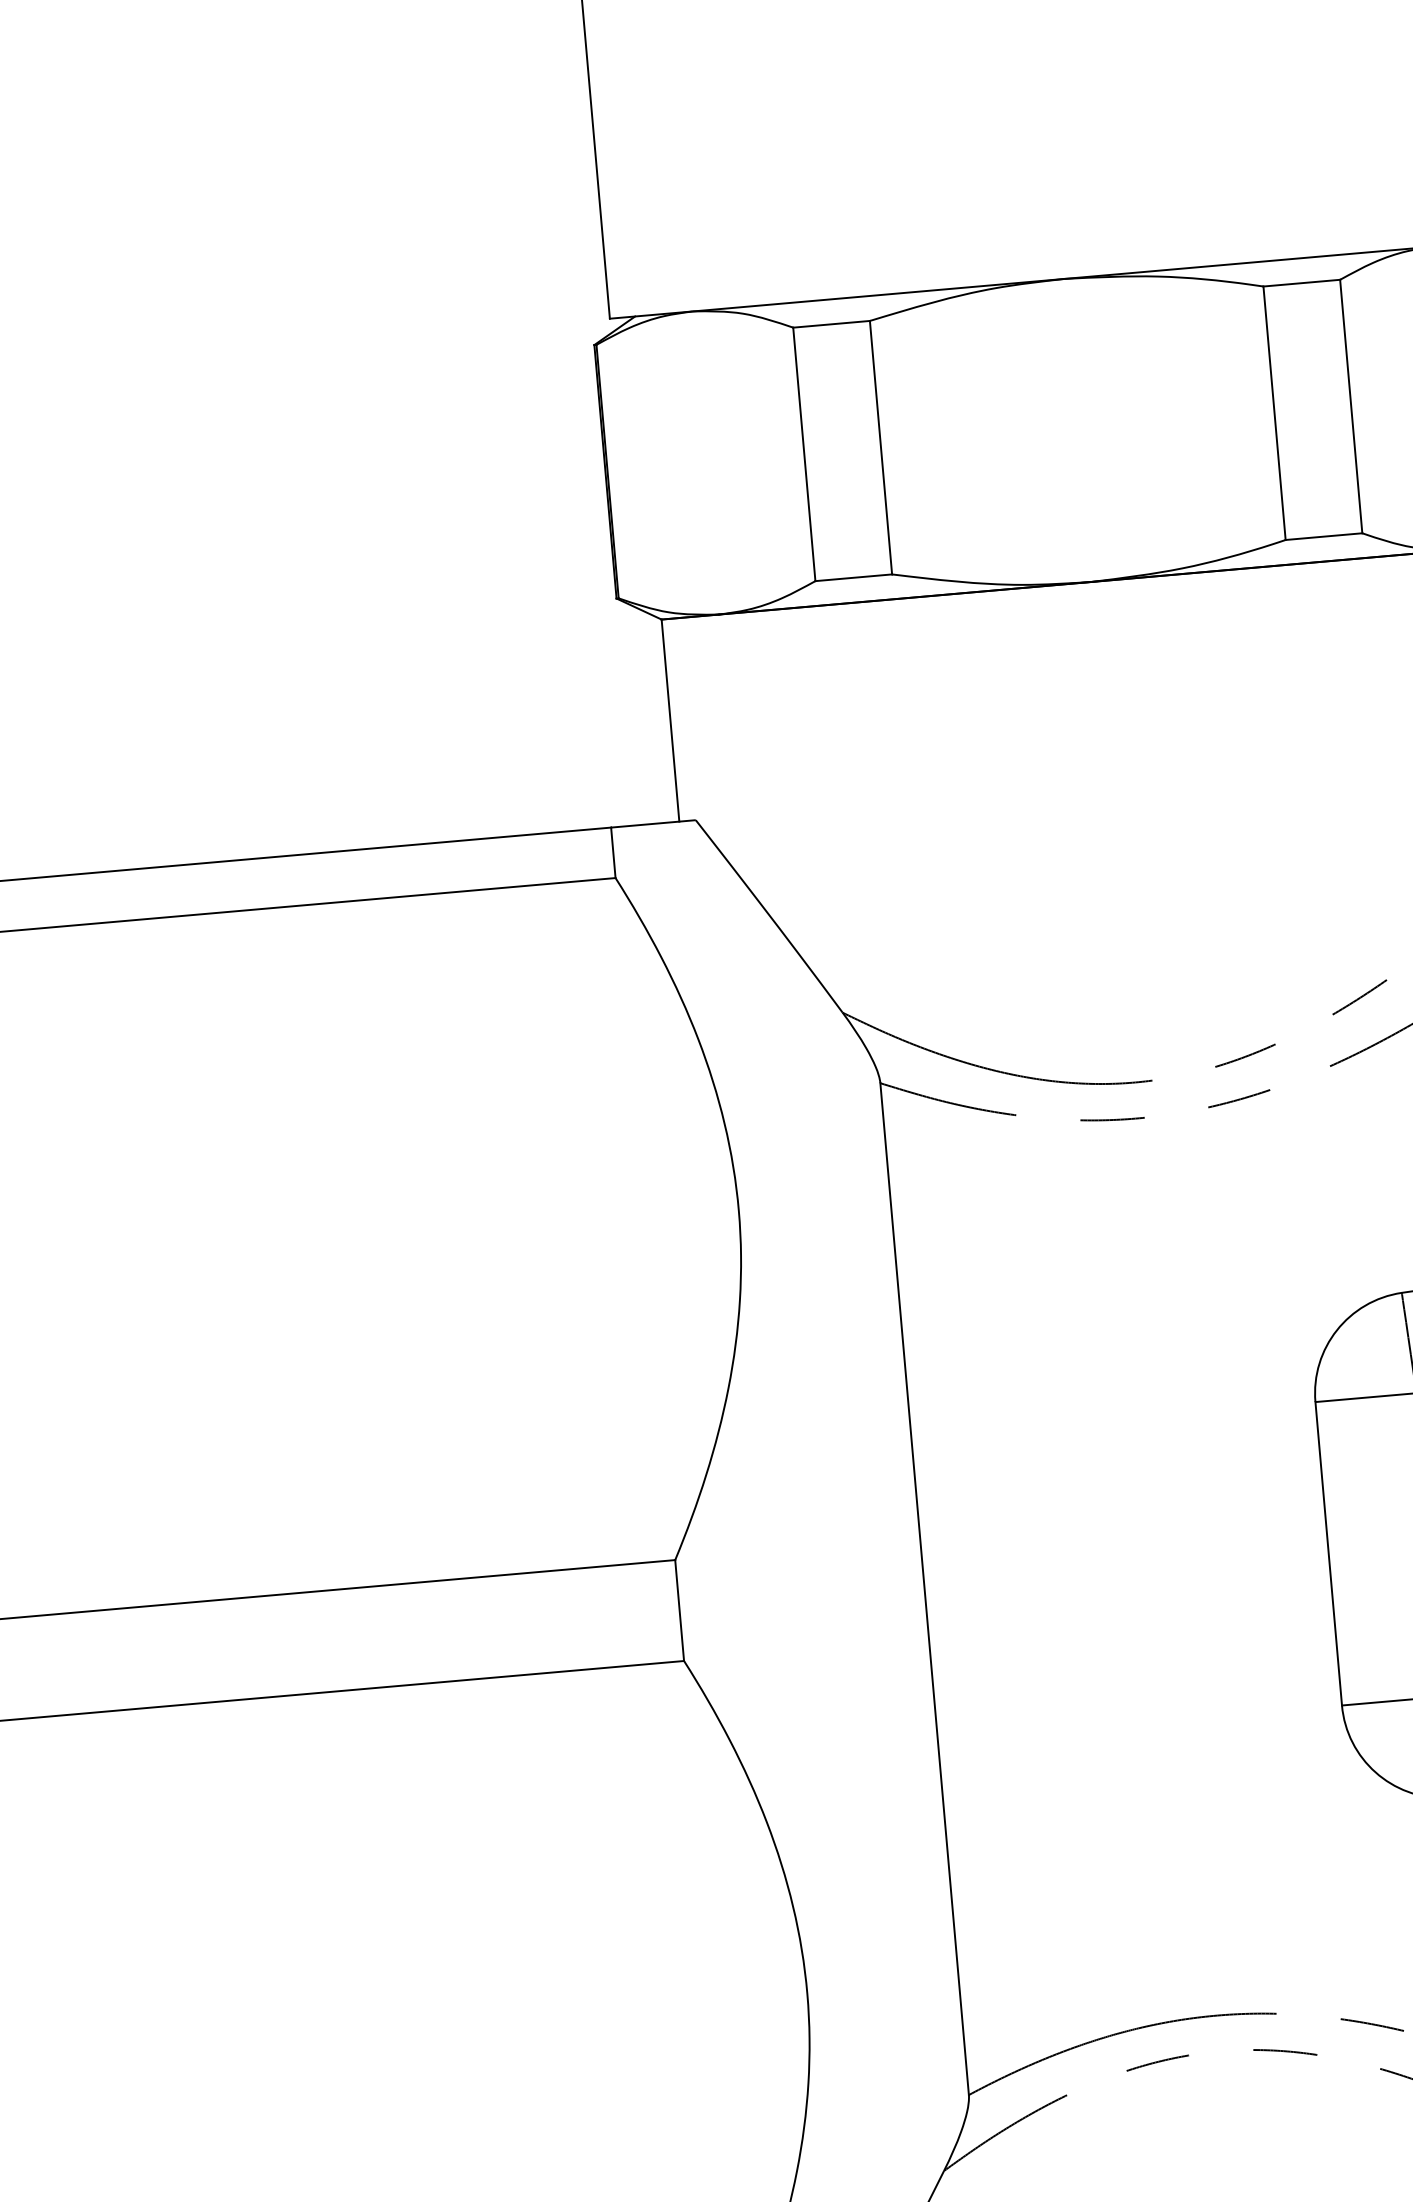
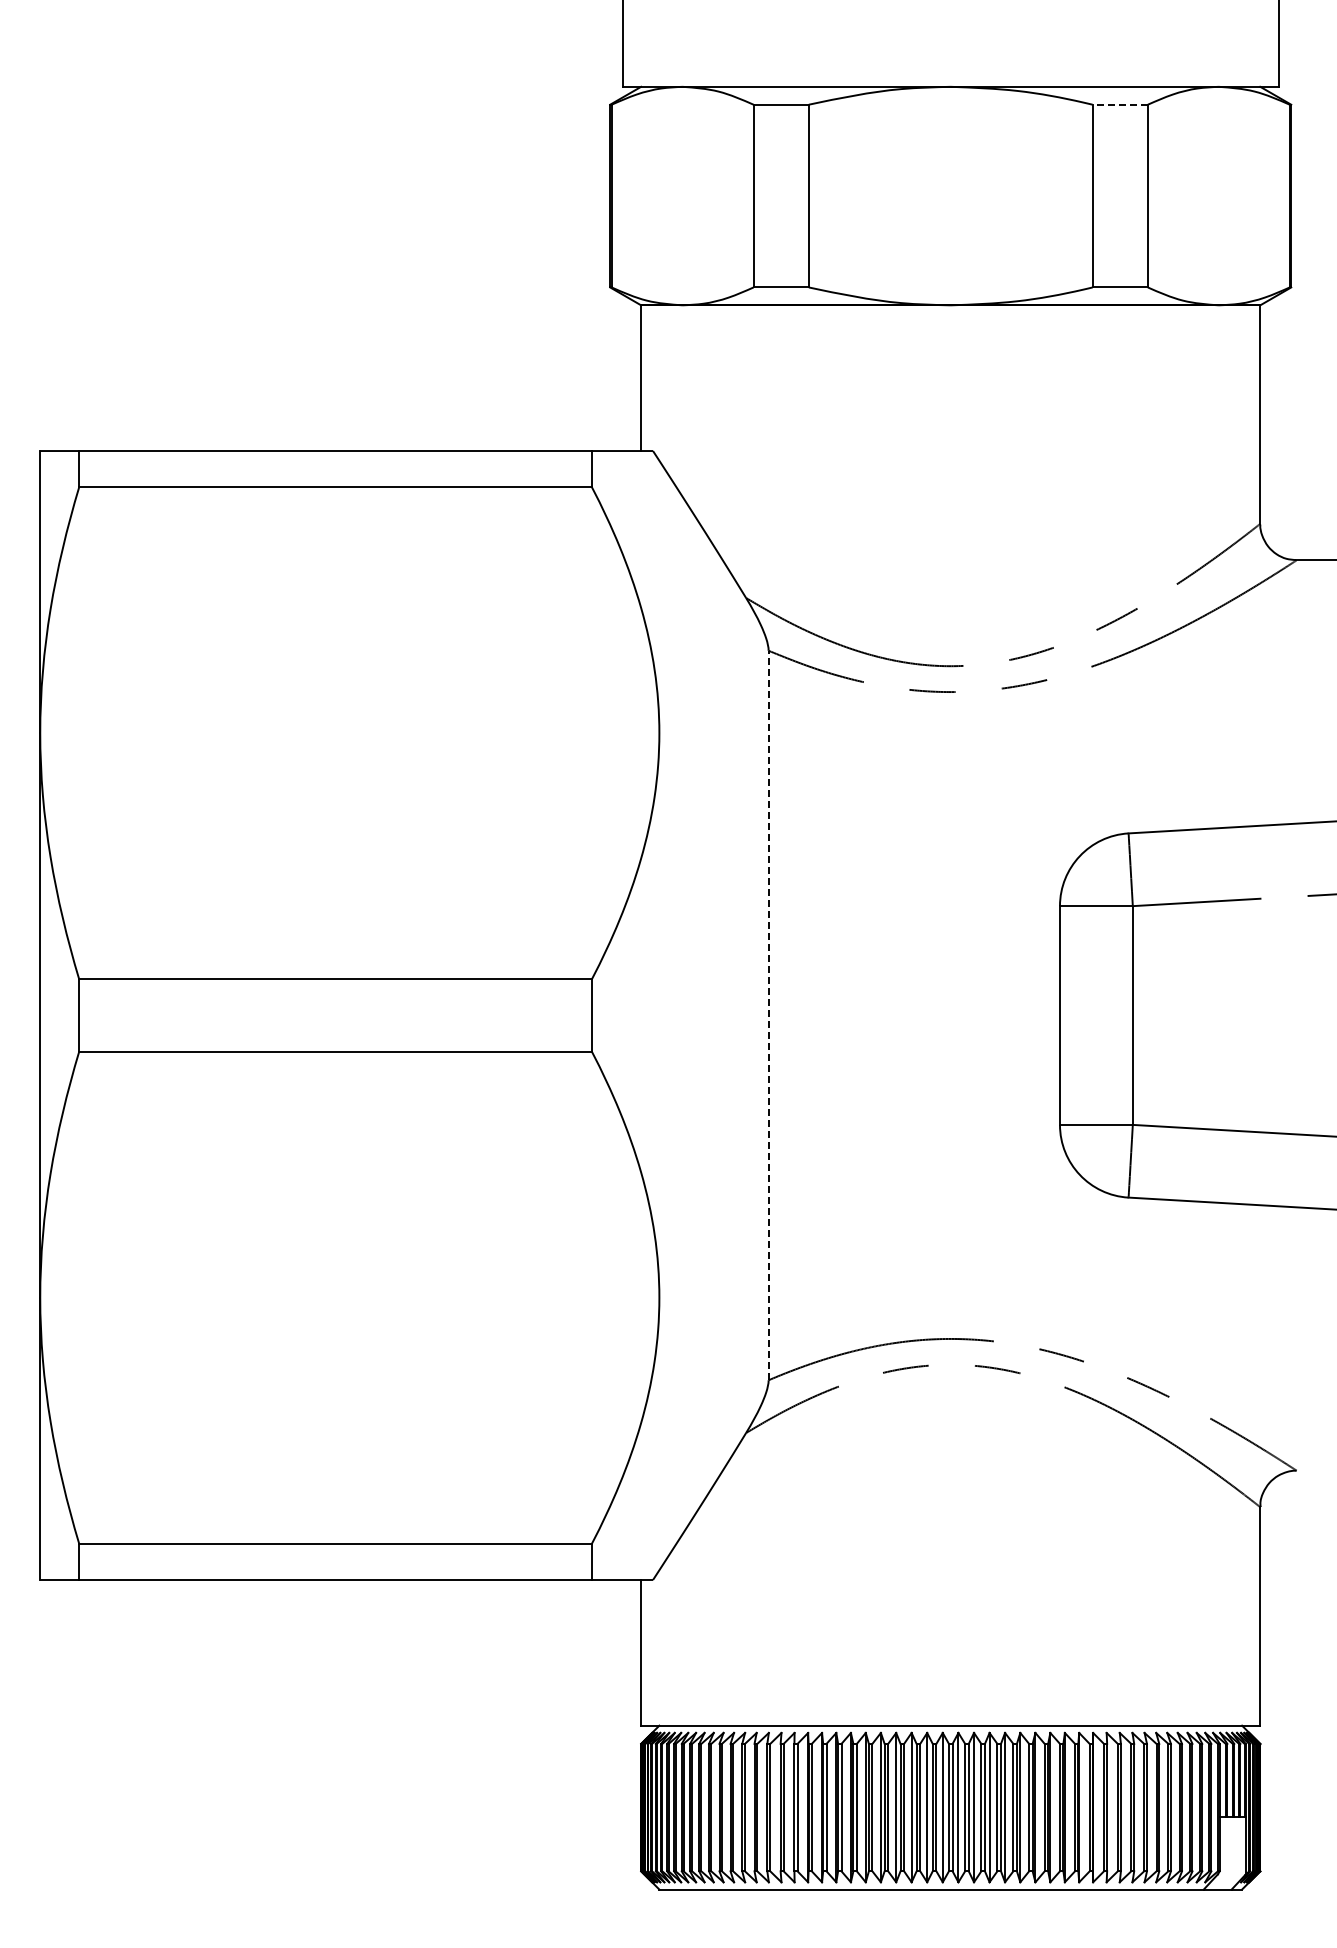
line: (1302, 282) -> (1120, 104), solid -> dashed
line: (924, 1589) -> (768, 1015), solid -> dashed

